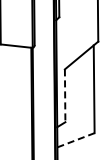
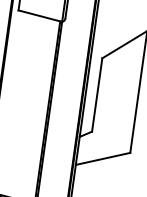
line: (65, 96) -> (97, 96), dashed -> solid
line: (76, 140) -> (103, 159), dashed -> solid

